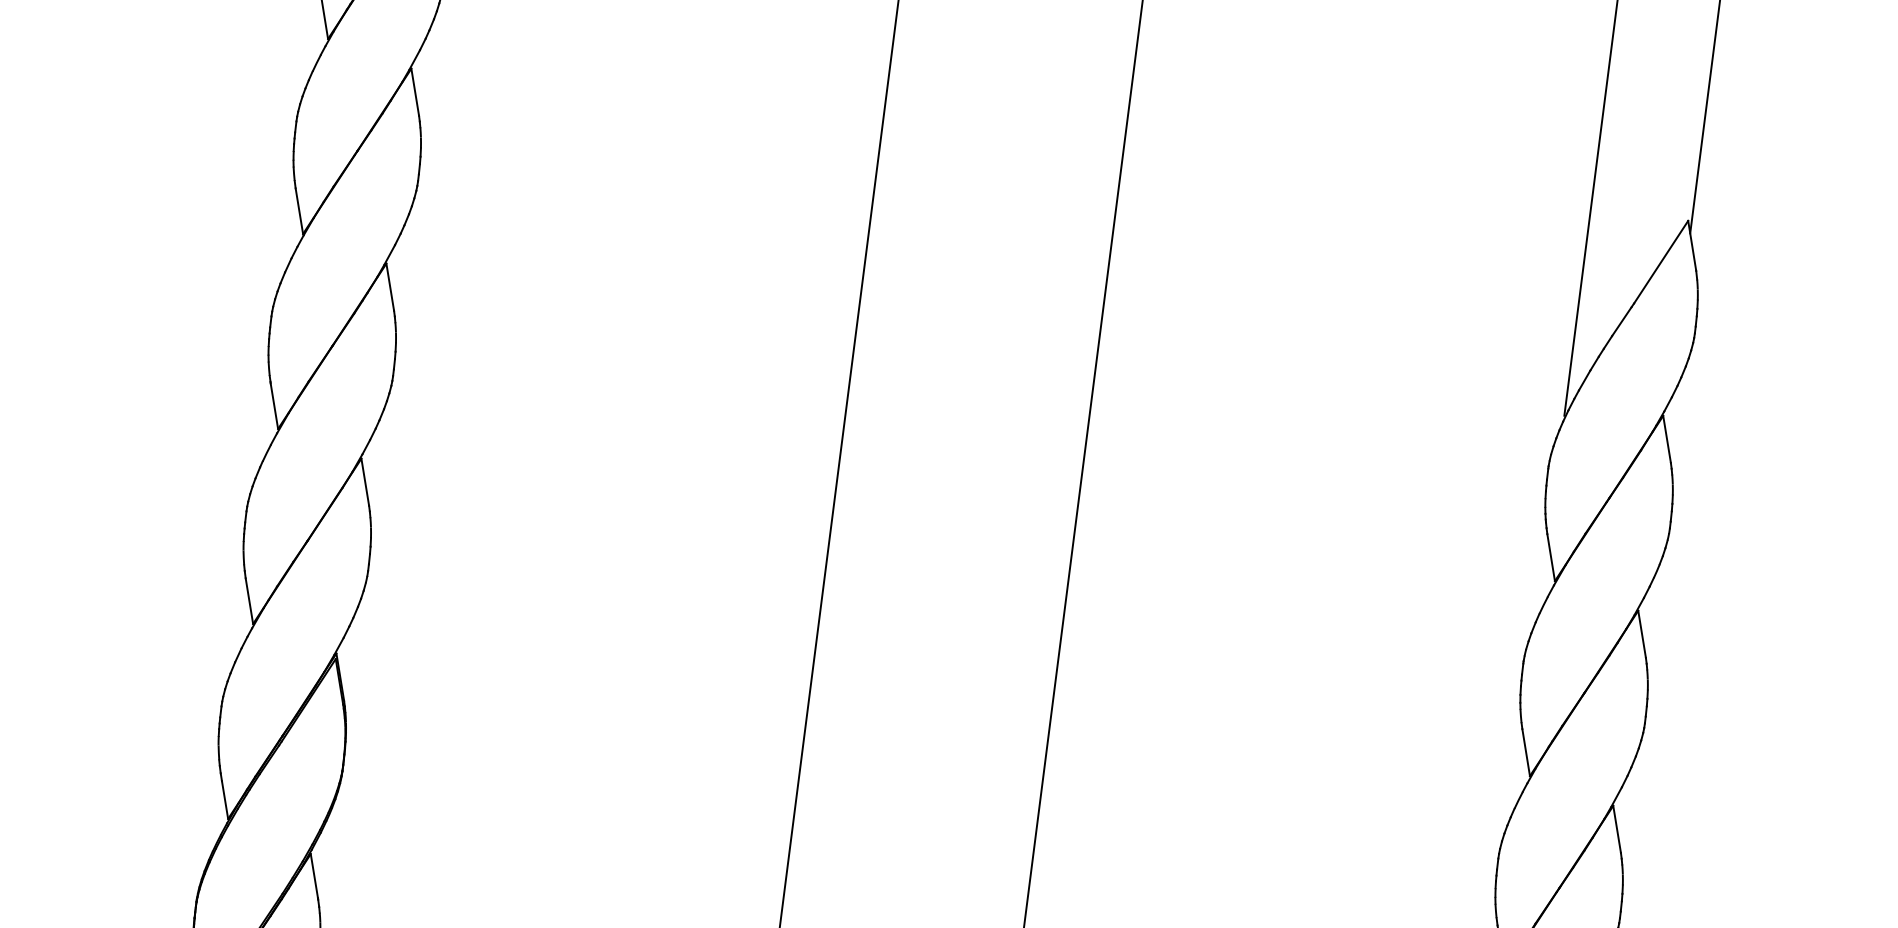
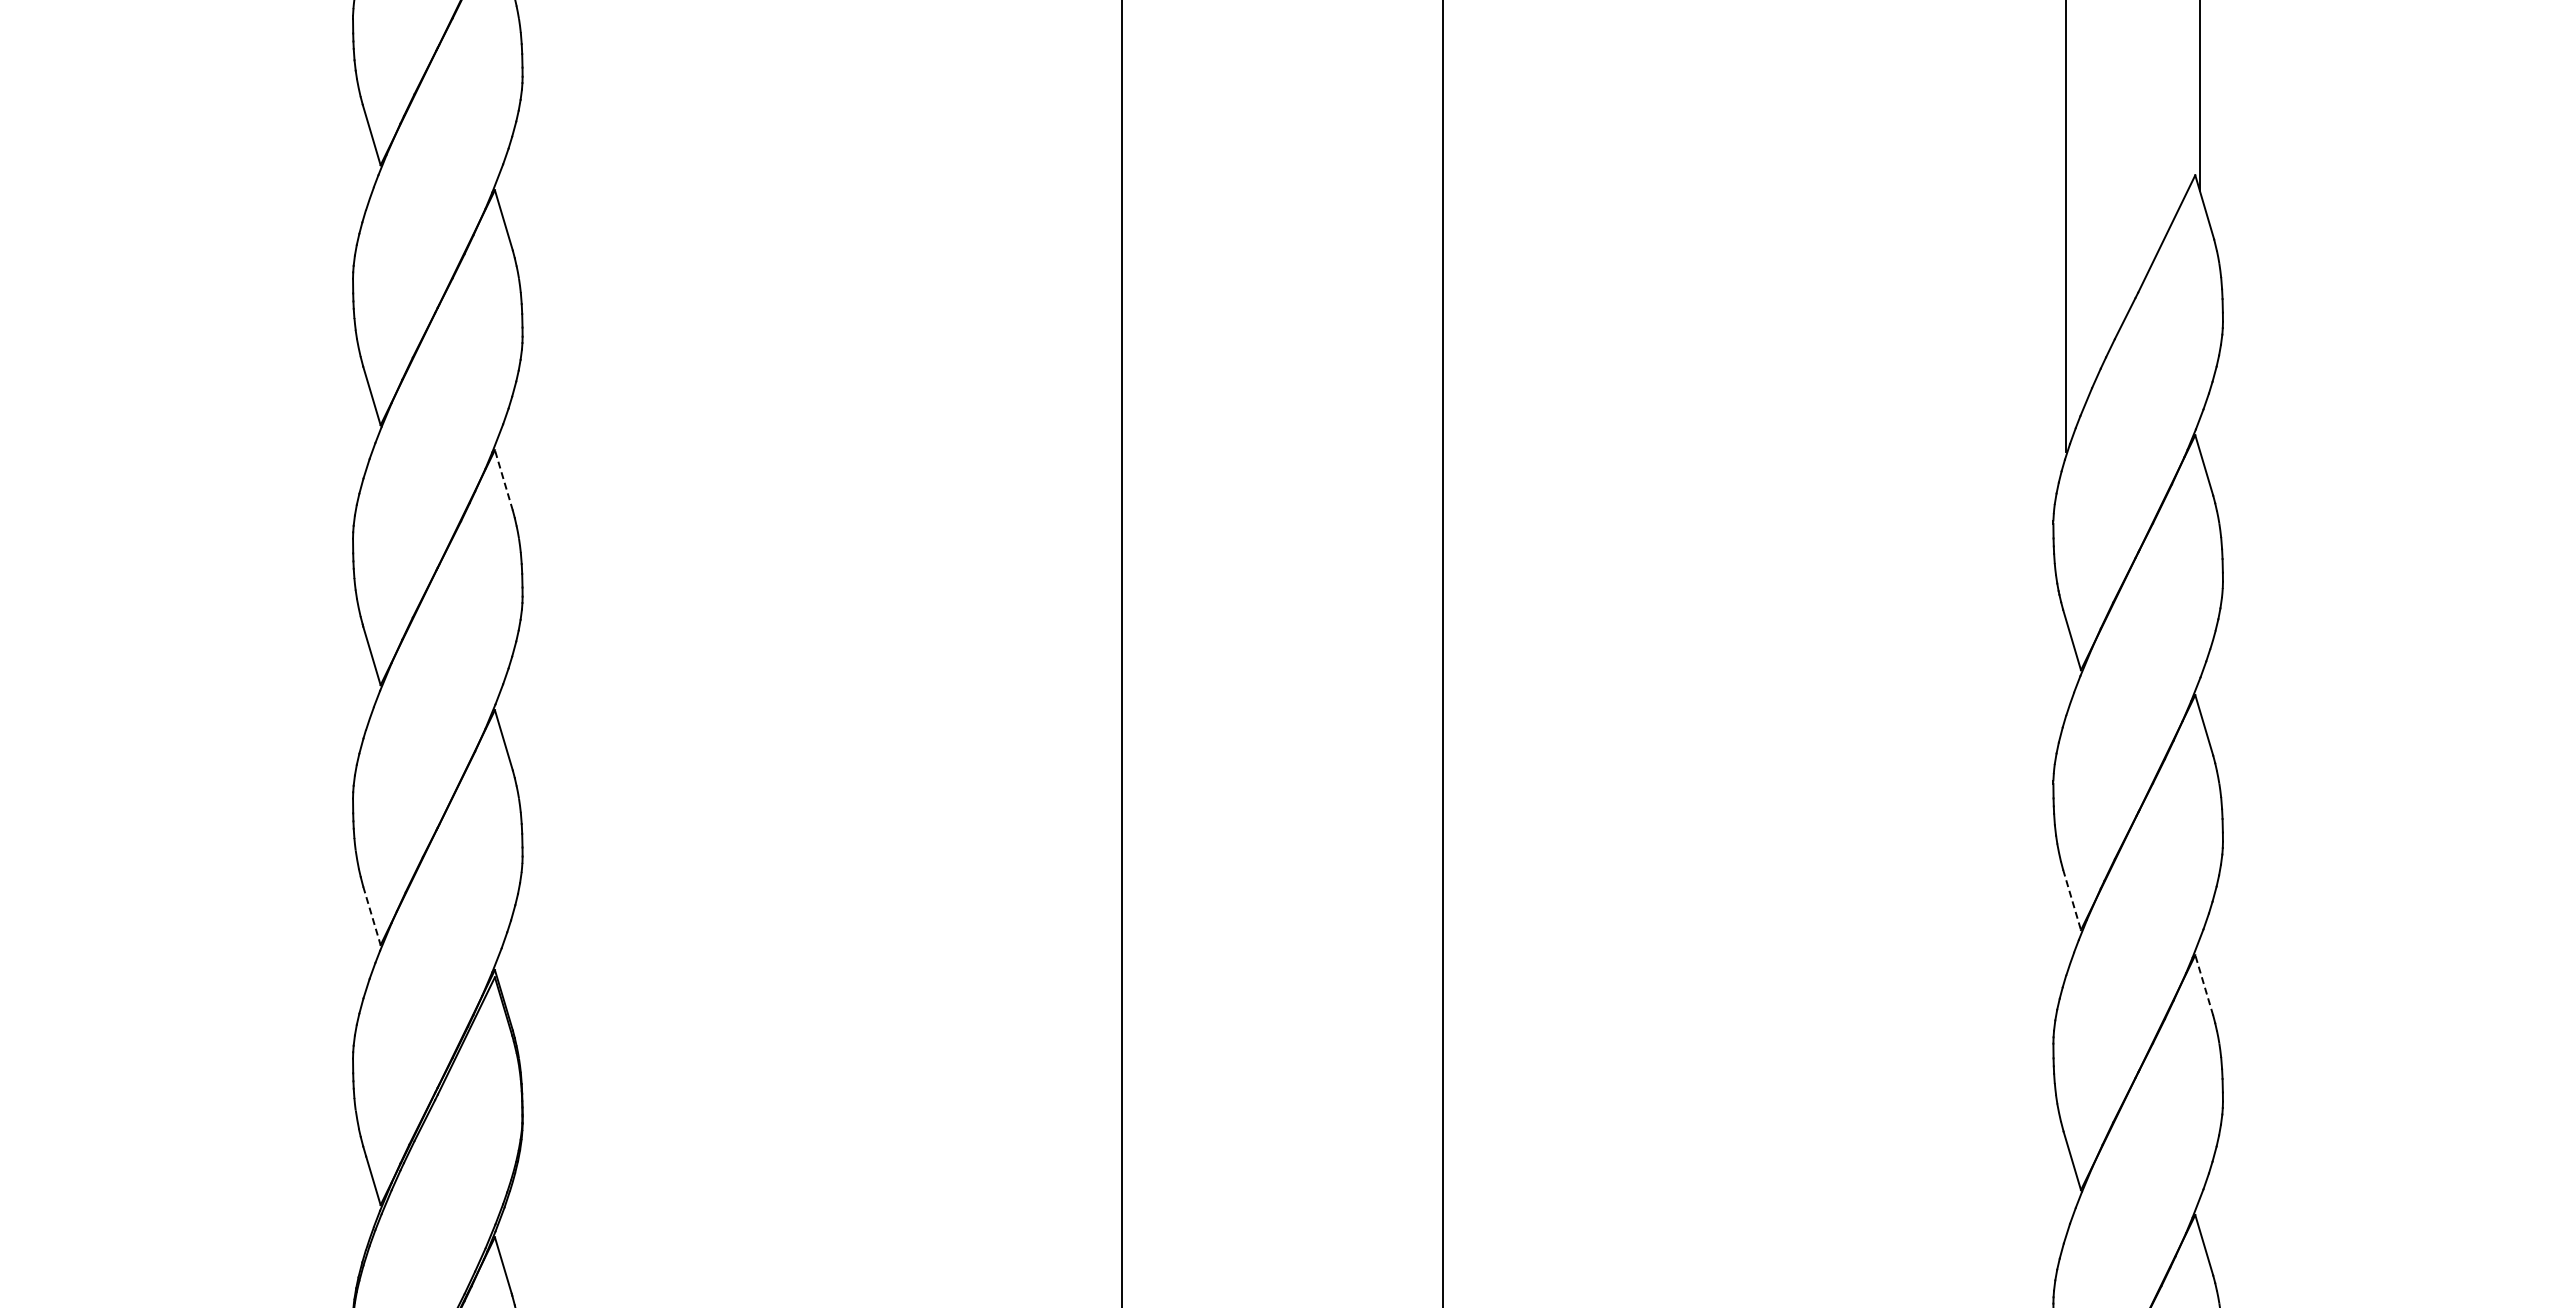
line: (389, 287) -> (503, 480), solid -> dashed
line: (249, 600) -> (371, 915), solid -> dashed
line: (1526, 752) -> (2072, 899), solid -> dashed
line: (1617, 829) -> (2204, 985), solid -> dashed

